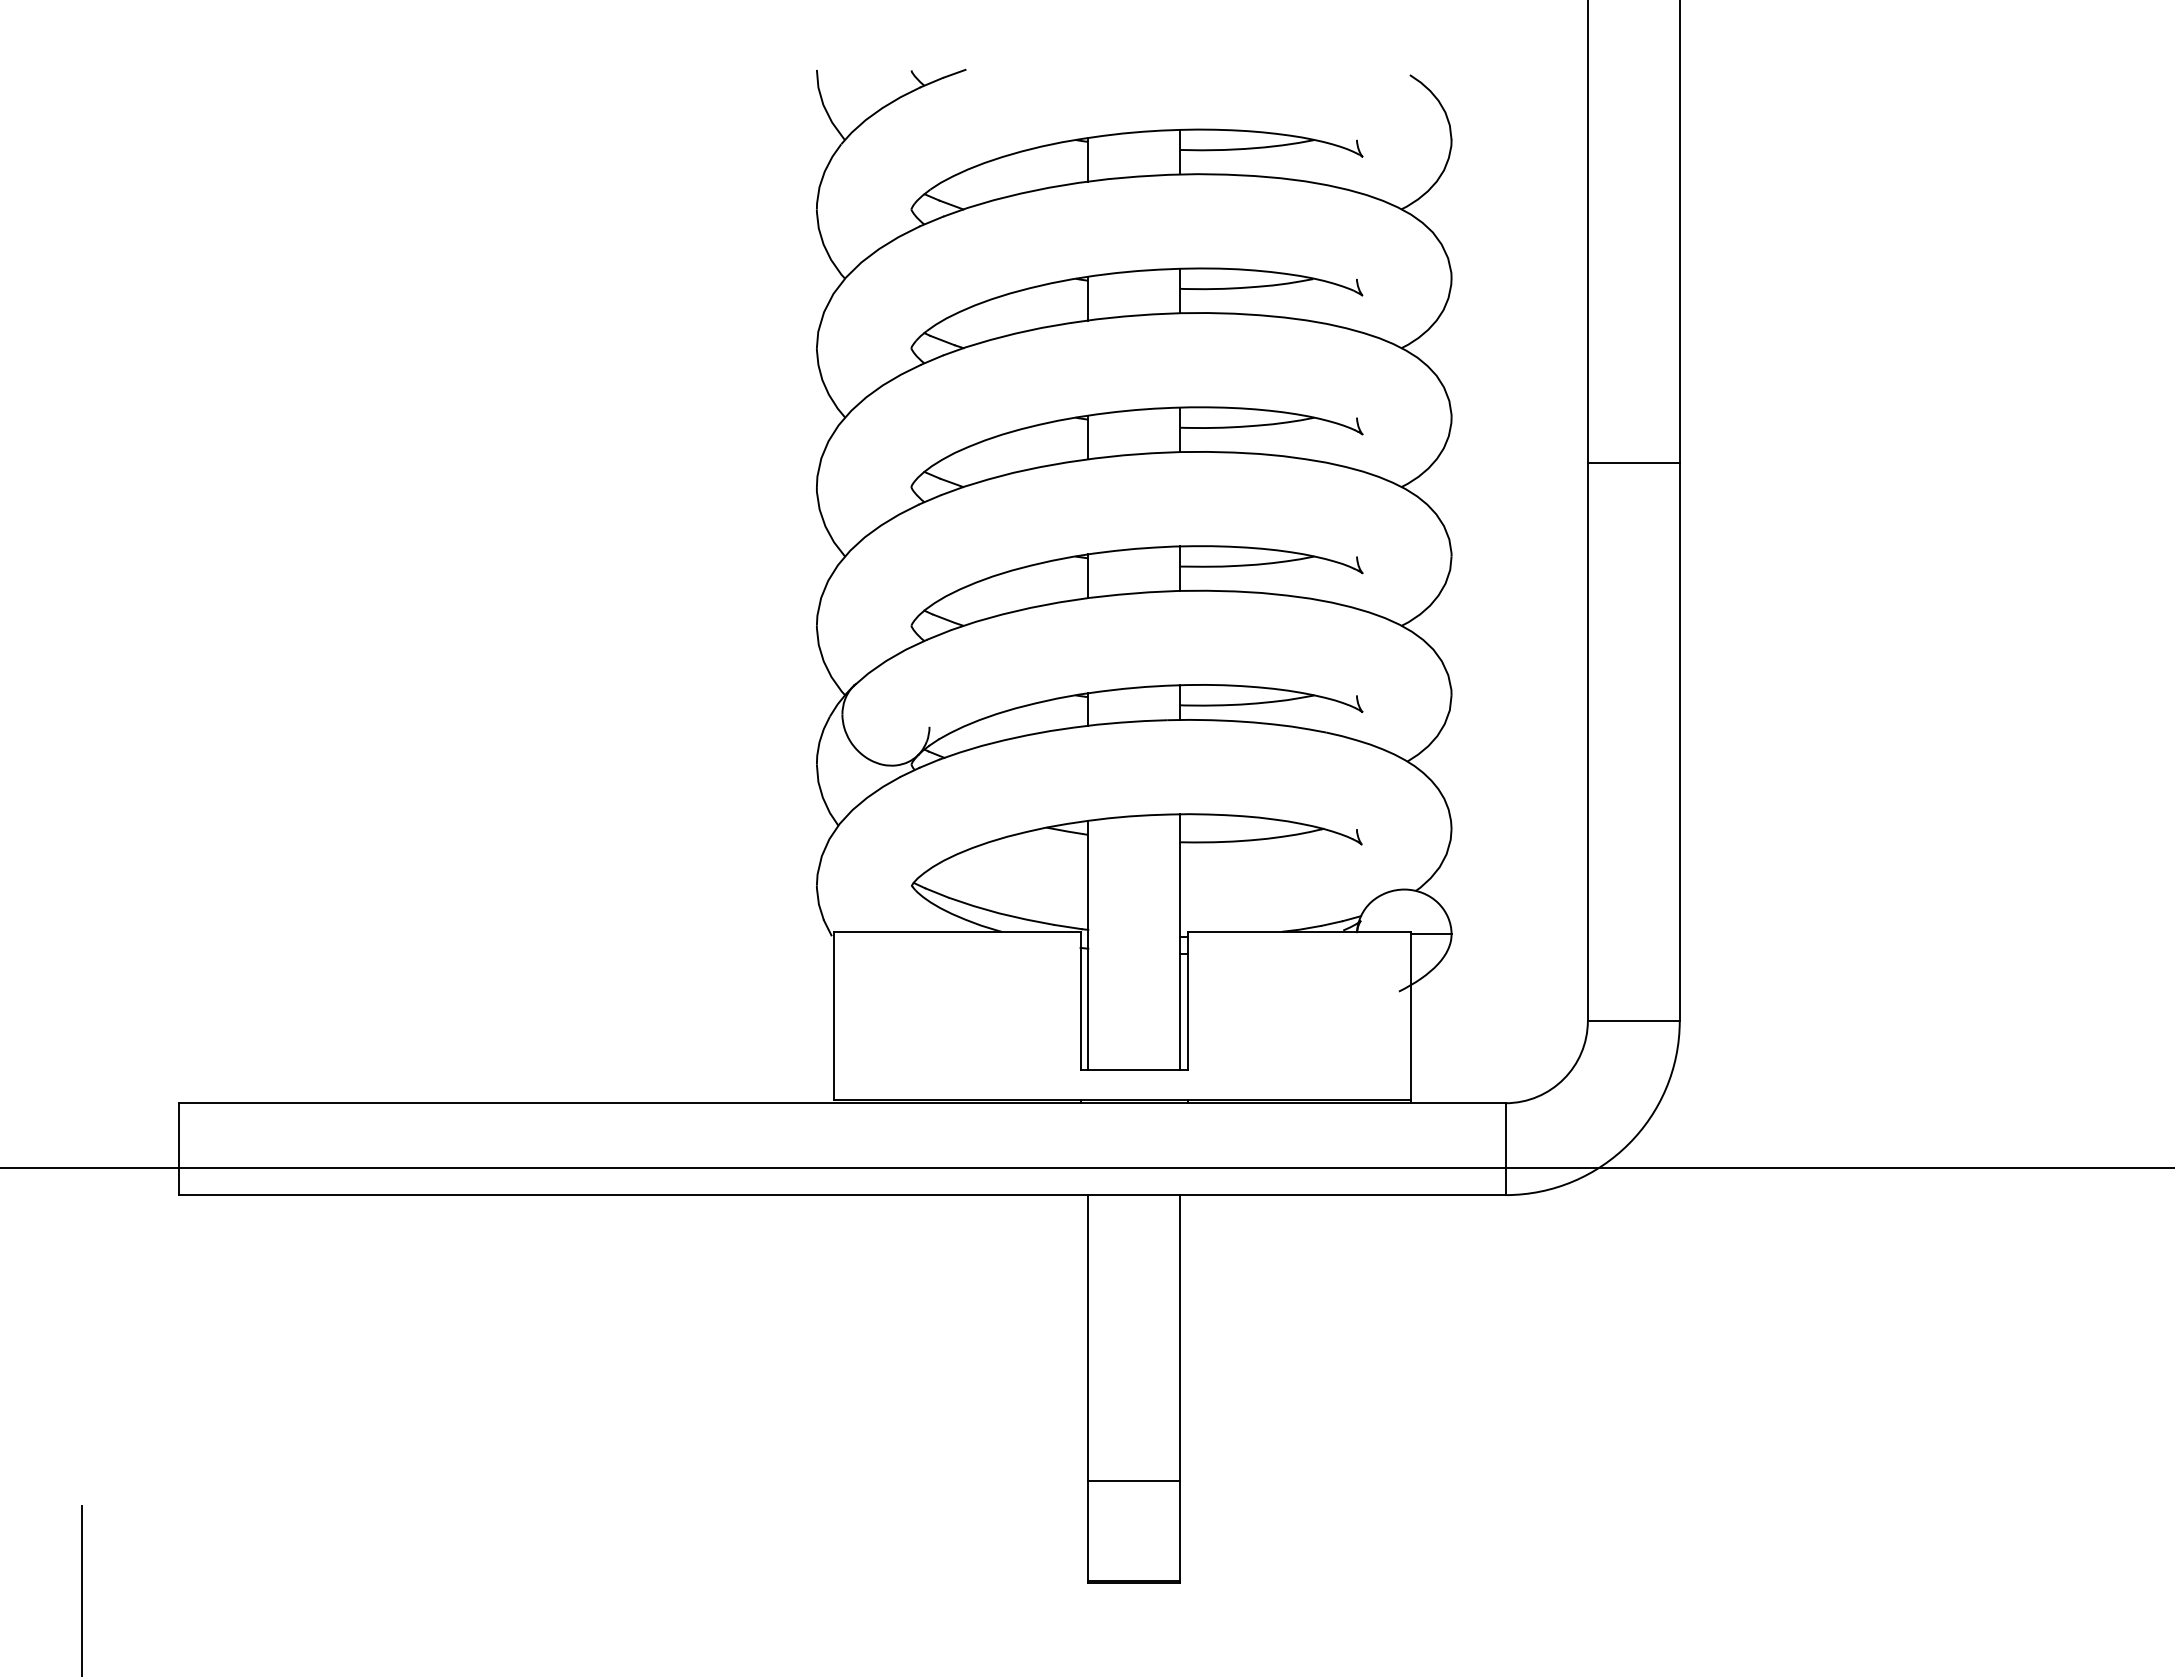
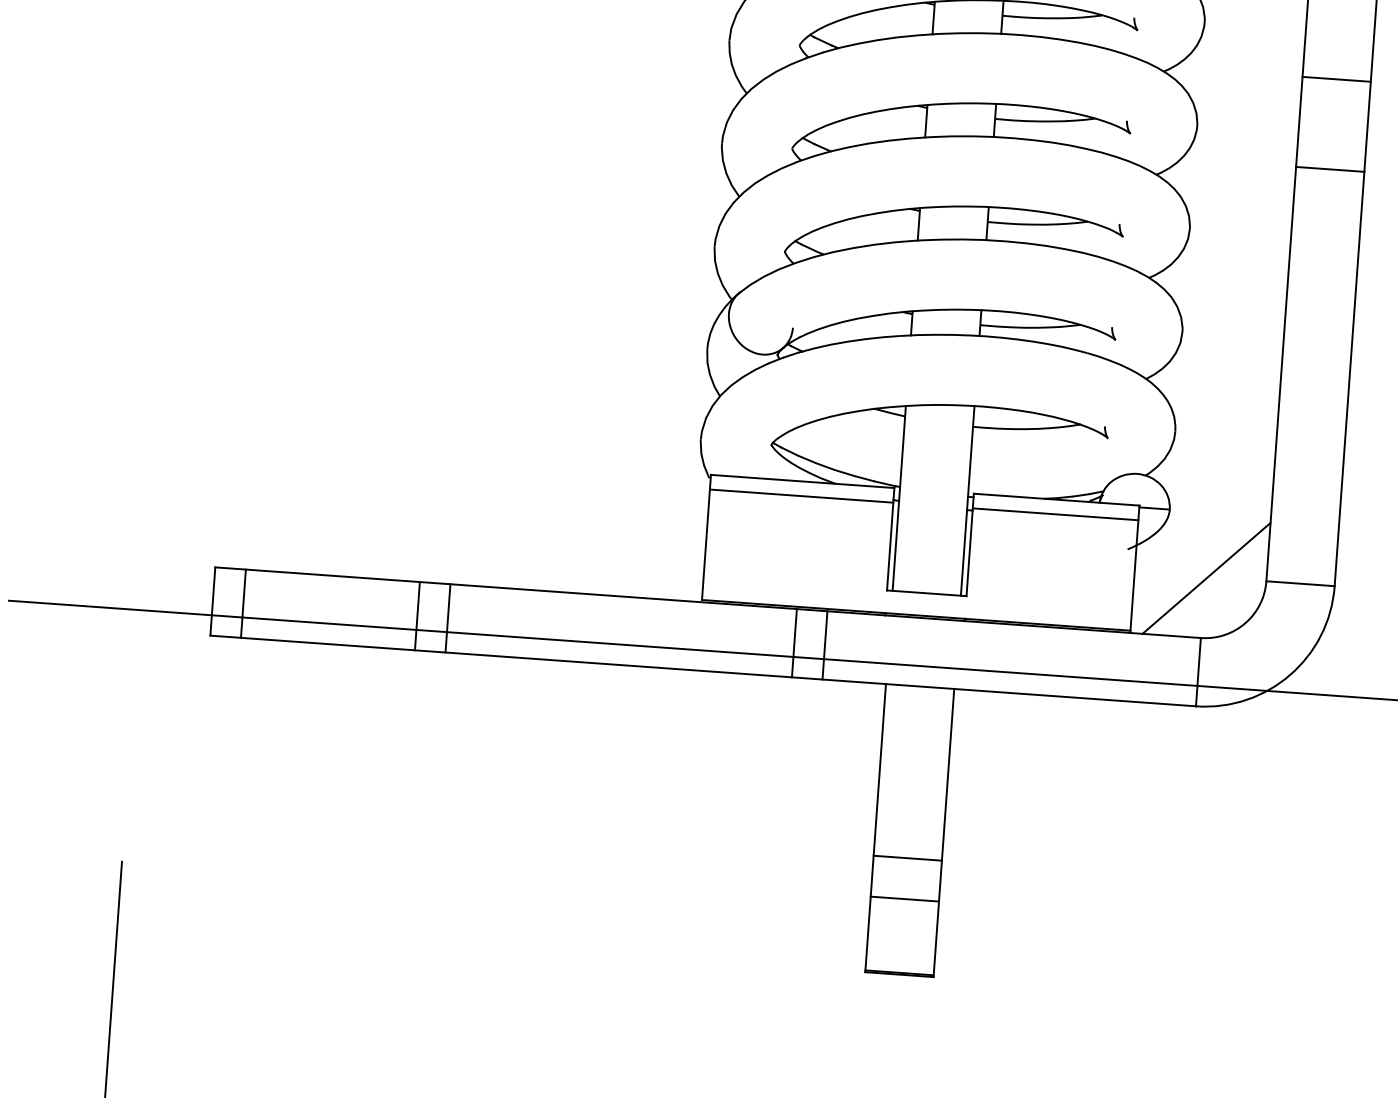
line: (1633, 342) -> (1336, 79), added
line: (956, 951) -> (801, 496), added
line: (1298, 951) -> (1055, 514), added
line: (1507, 1022) -> (1206, 578), added
line: (220, 1149) -> (243, 603), added
line: (454, 1149) -> (417, 616), added
line: (495, 1149) -> (448, 618), added
line: (961, 1149) -> (794, 643), added
line: (1002, 1149) -> (824, 645), added
line: (1134, 1426) -> (907, 858), added

